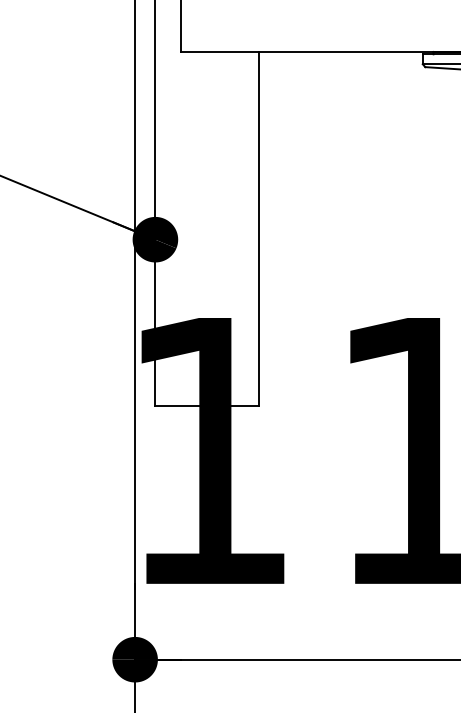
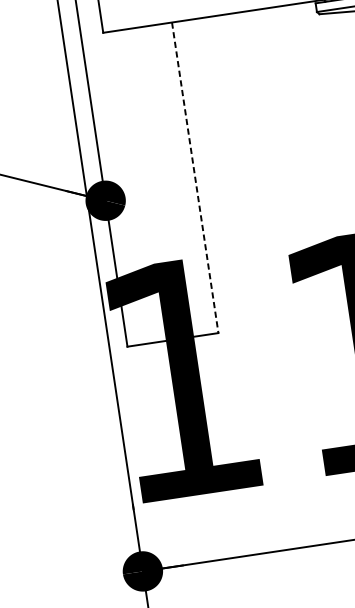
line: (259, 229) -> (195, 178), solid -> dashed

